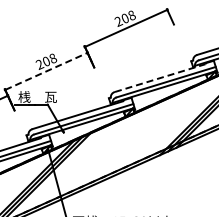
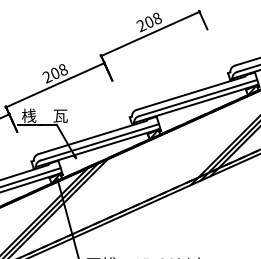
line: (46, 71) -> (55, 85), dashed -> solid
line: (160, 77) -> (191, 92), dashed -> solid

